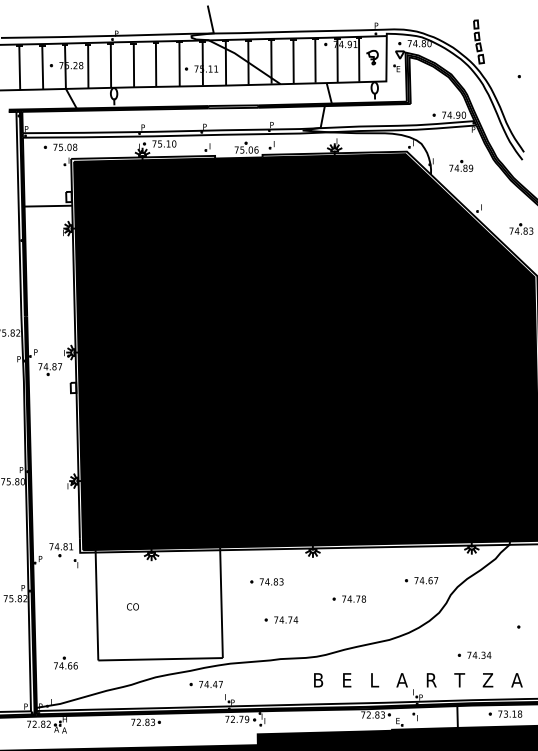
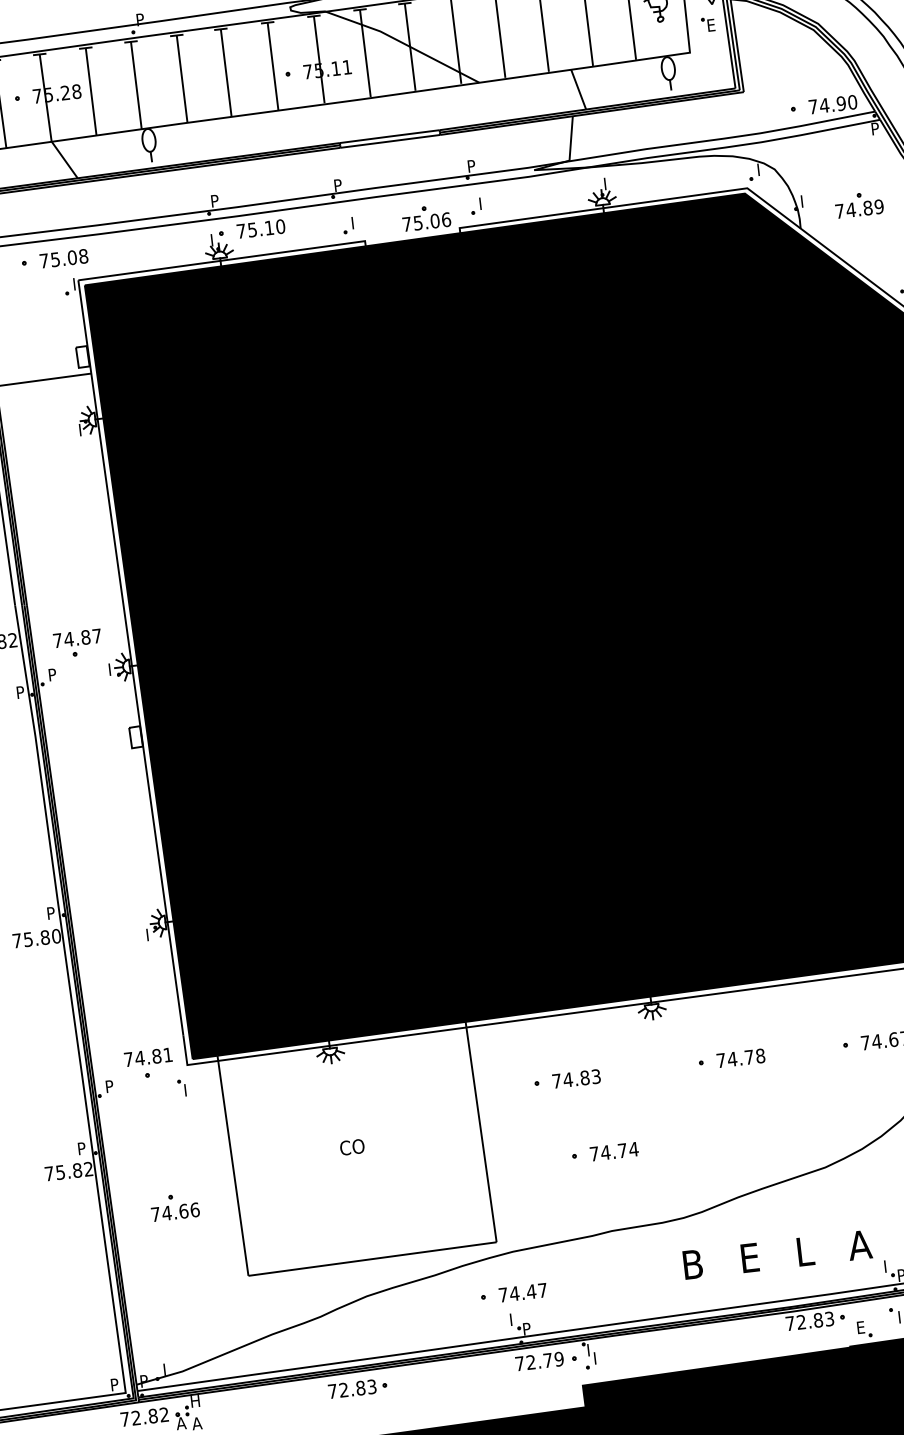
part: (50, 369) -> (78, 643), moved
part: (348, 598) -> (729, 1058), moved
text: (132, 606) -> (351, 1146), moved
part: (65, 662) -> (173, 1205), moved
part: (205, 684) -> (512, 1294), moved

